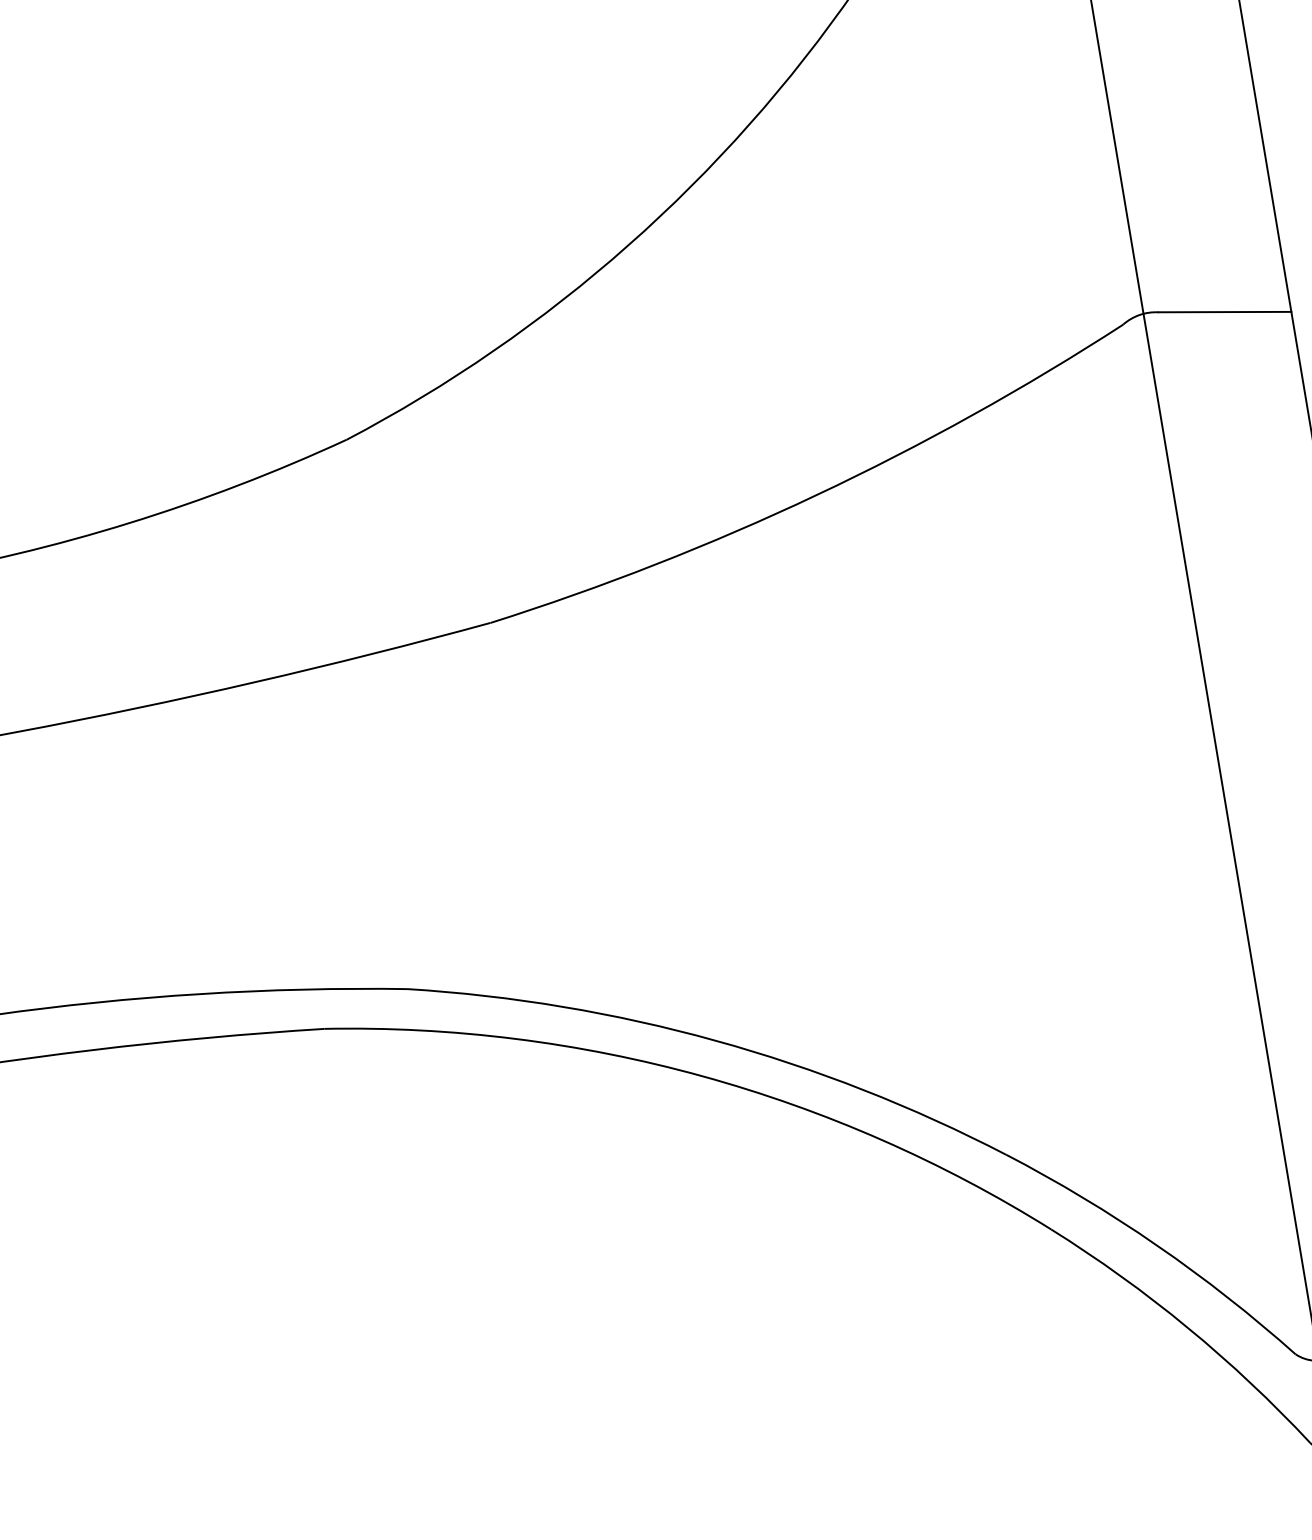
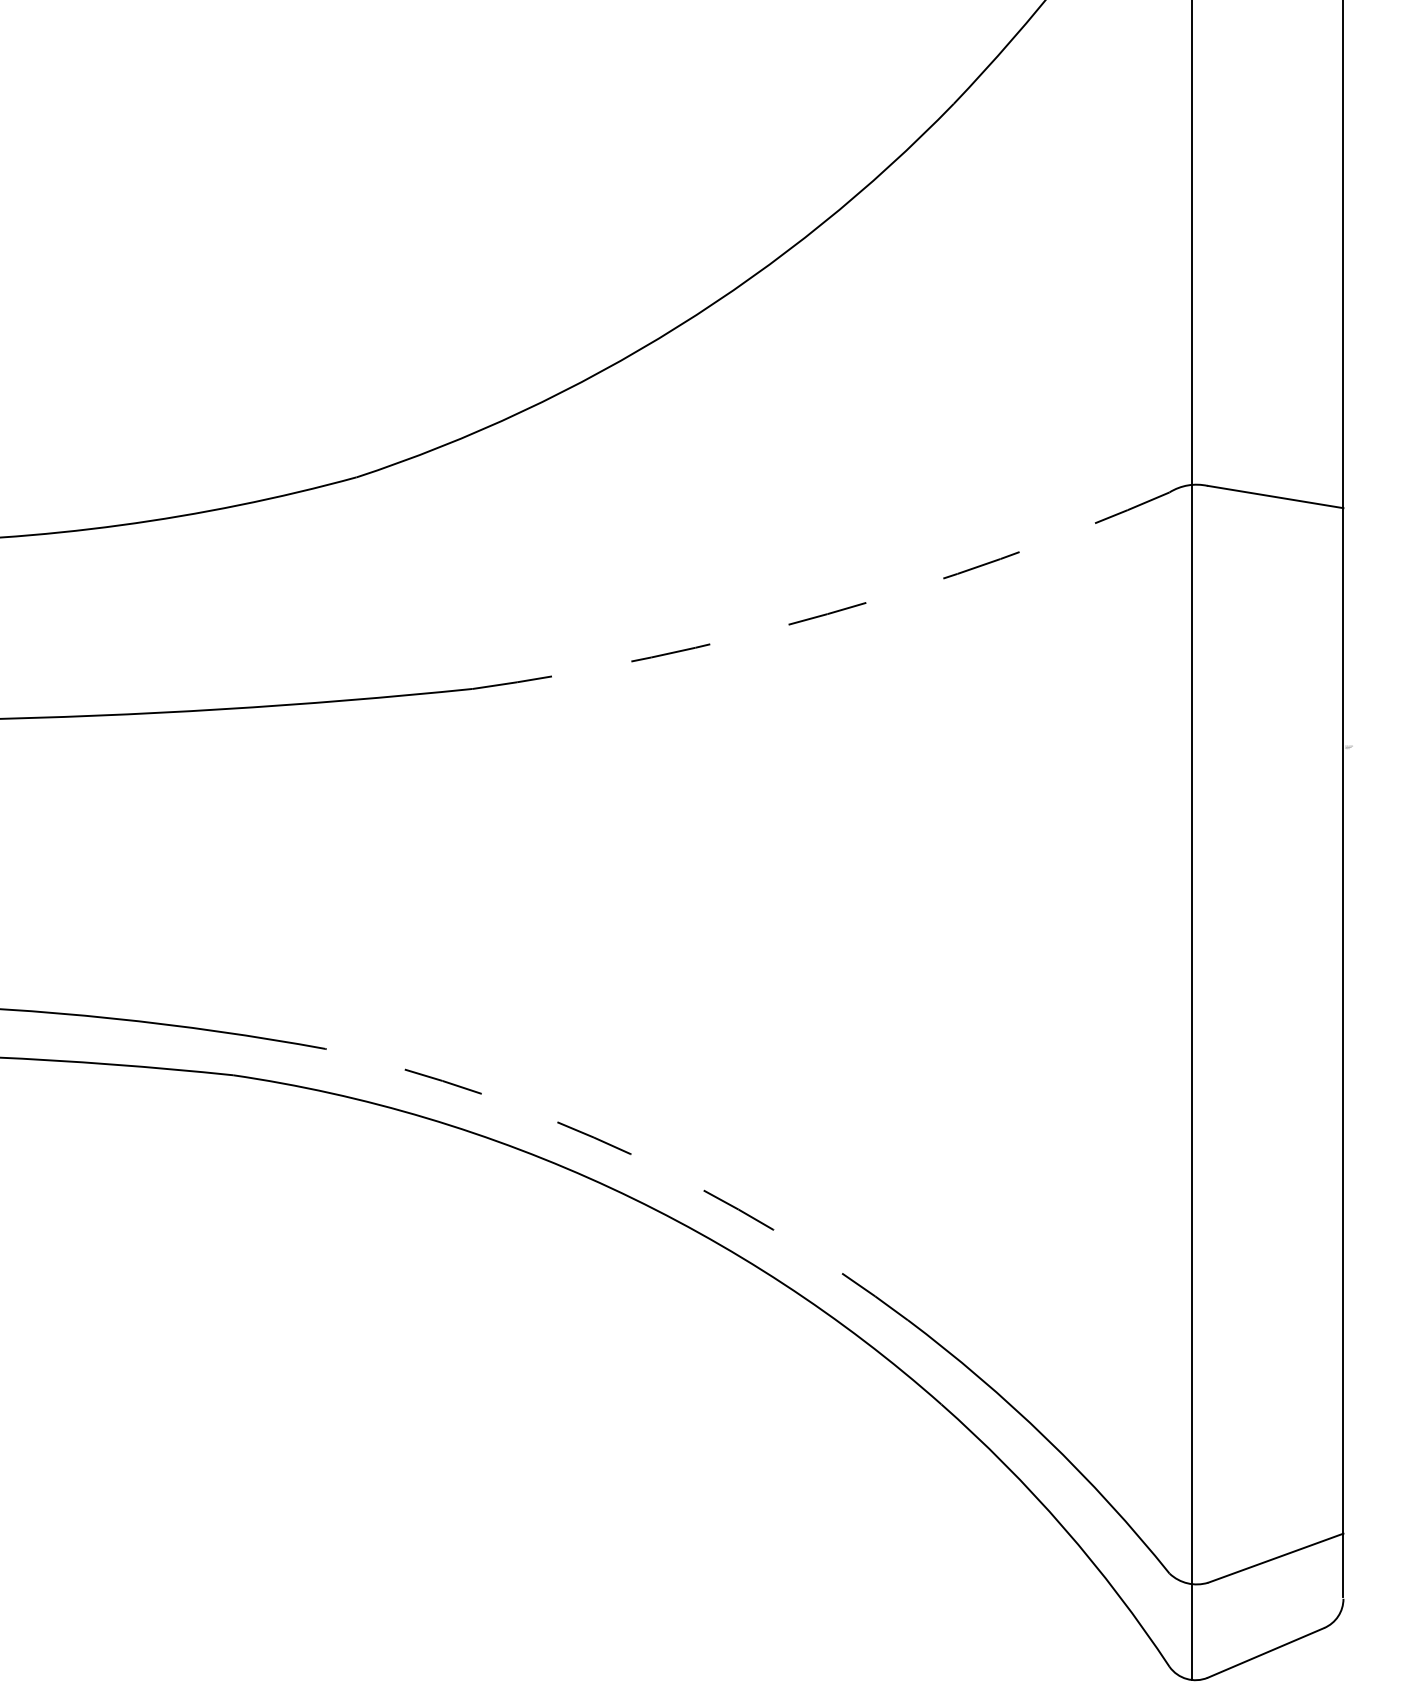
arc: (816, 495) -> (827, 614), solid -> dashed
arc: (715, 1041) -> (630, 1154), solid -> dashed

